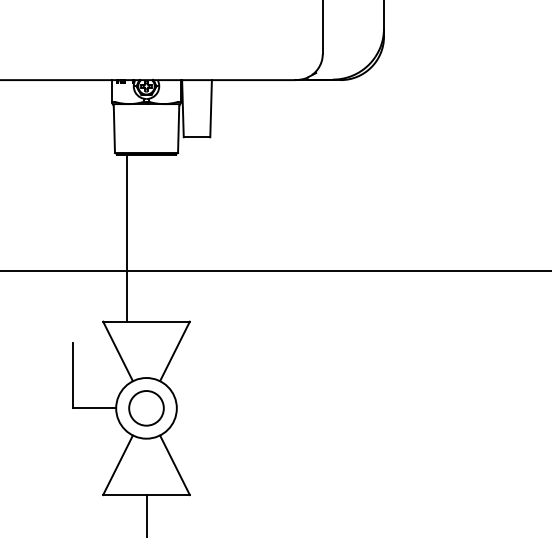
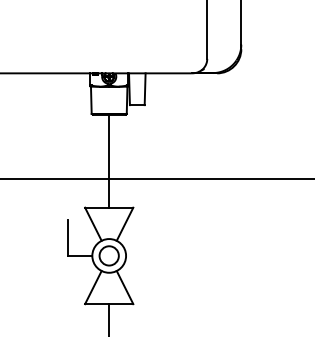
line: (127, 238) -> (109, 161), moved

